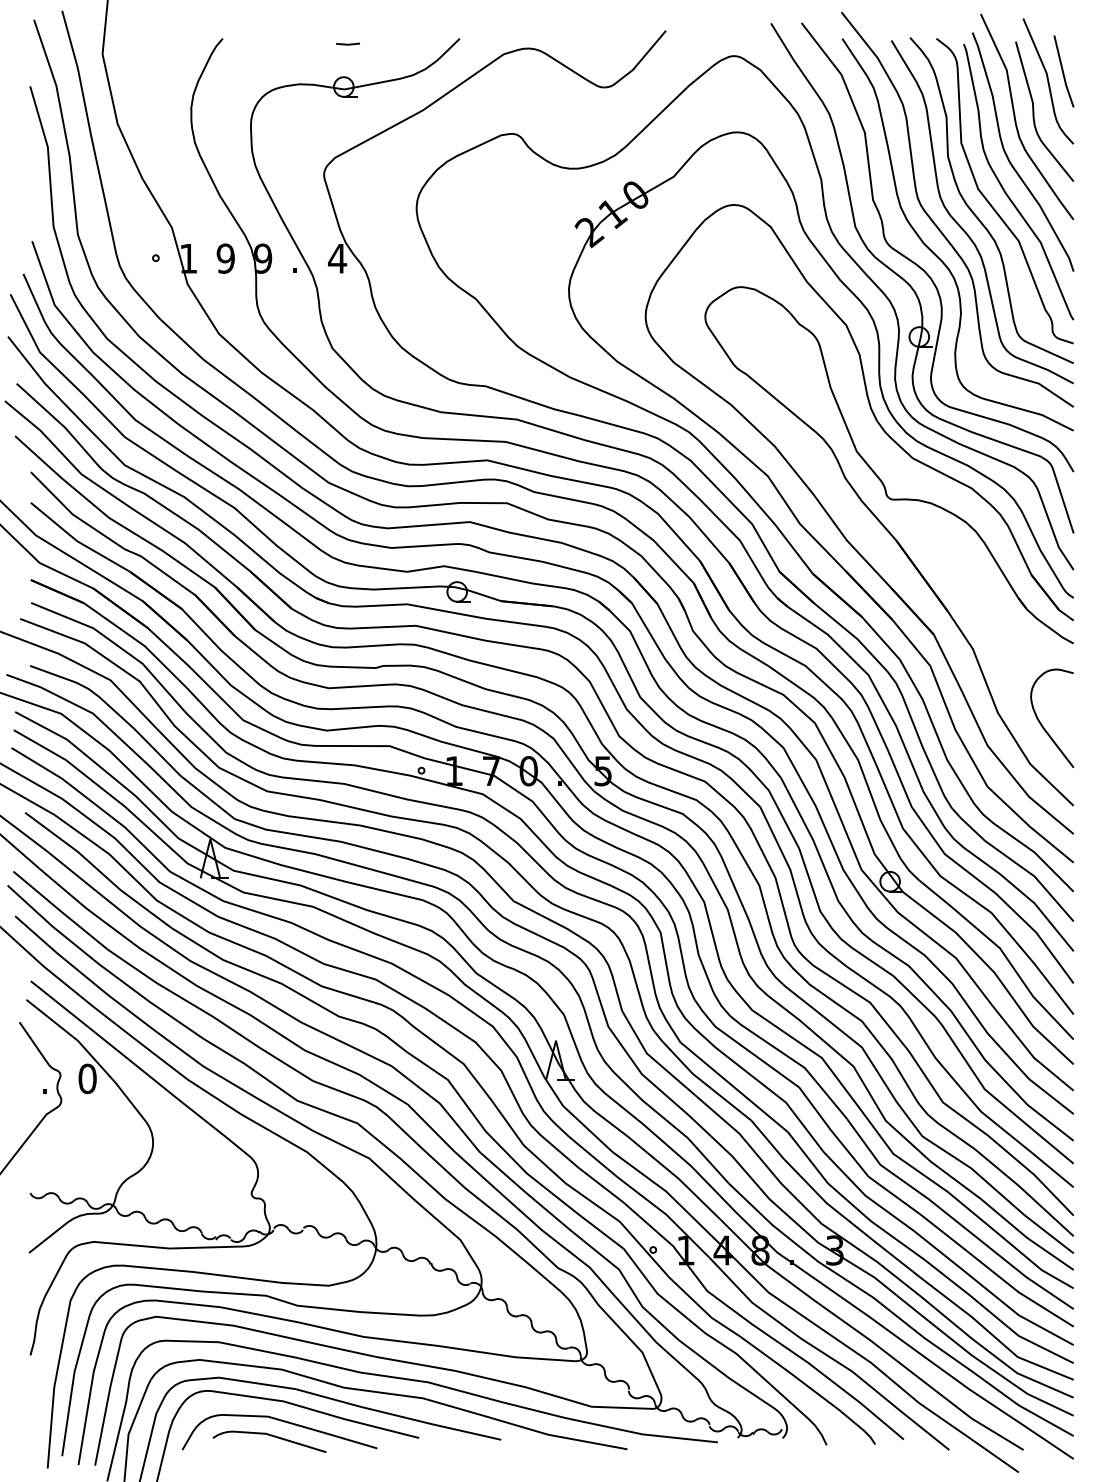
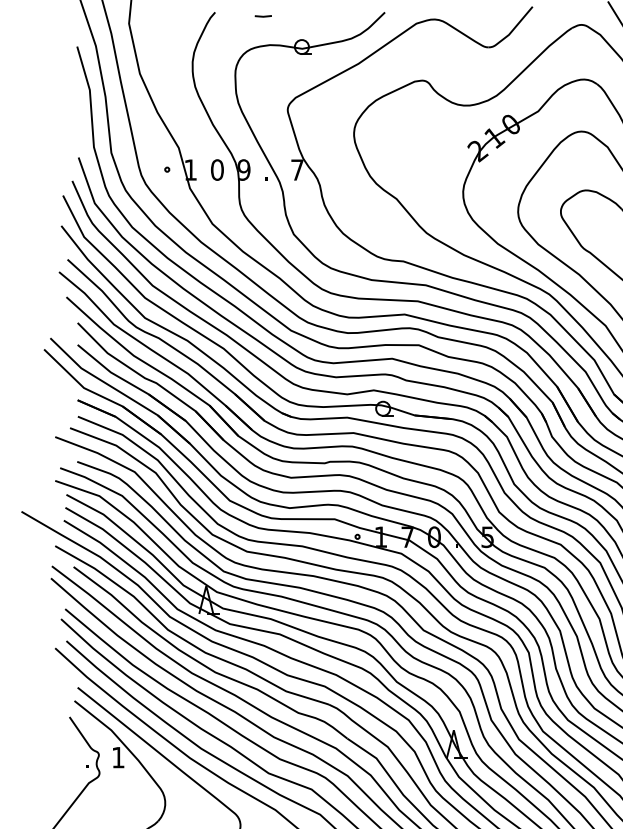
line: (347, 43) -> (262, 15), moved
text: (225, 258) -> (217, 169), 9 -> 0
text: (337, 258) -> (297, 169), 4 -> 7
text: (87, 1078) -> (118, 757), 0 -> 1

